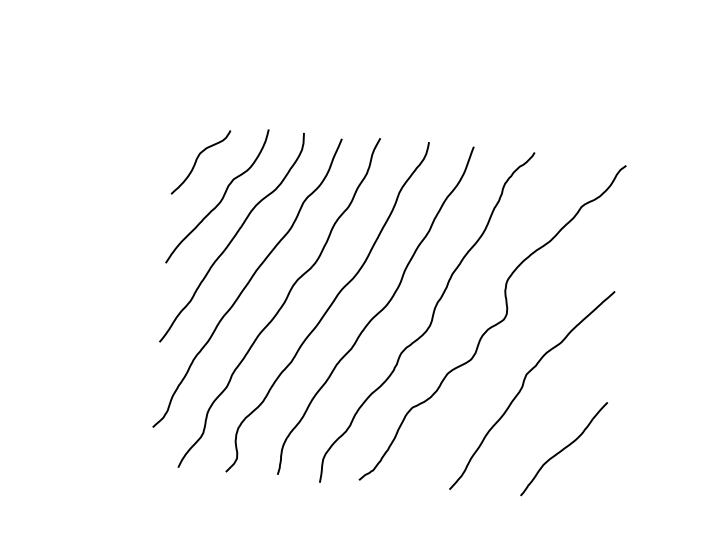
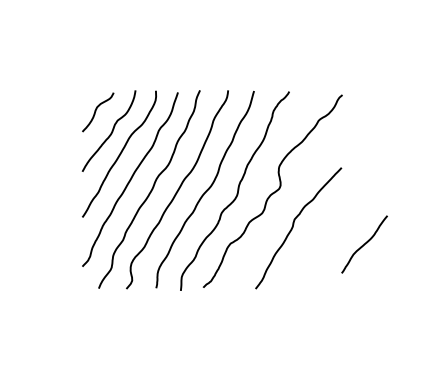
curve: (563, 448) -> (364, 244), moved

